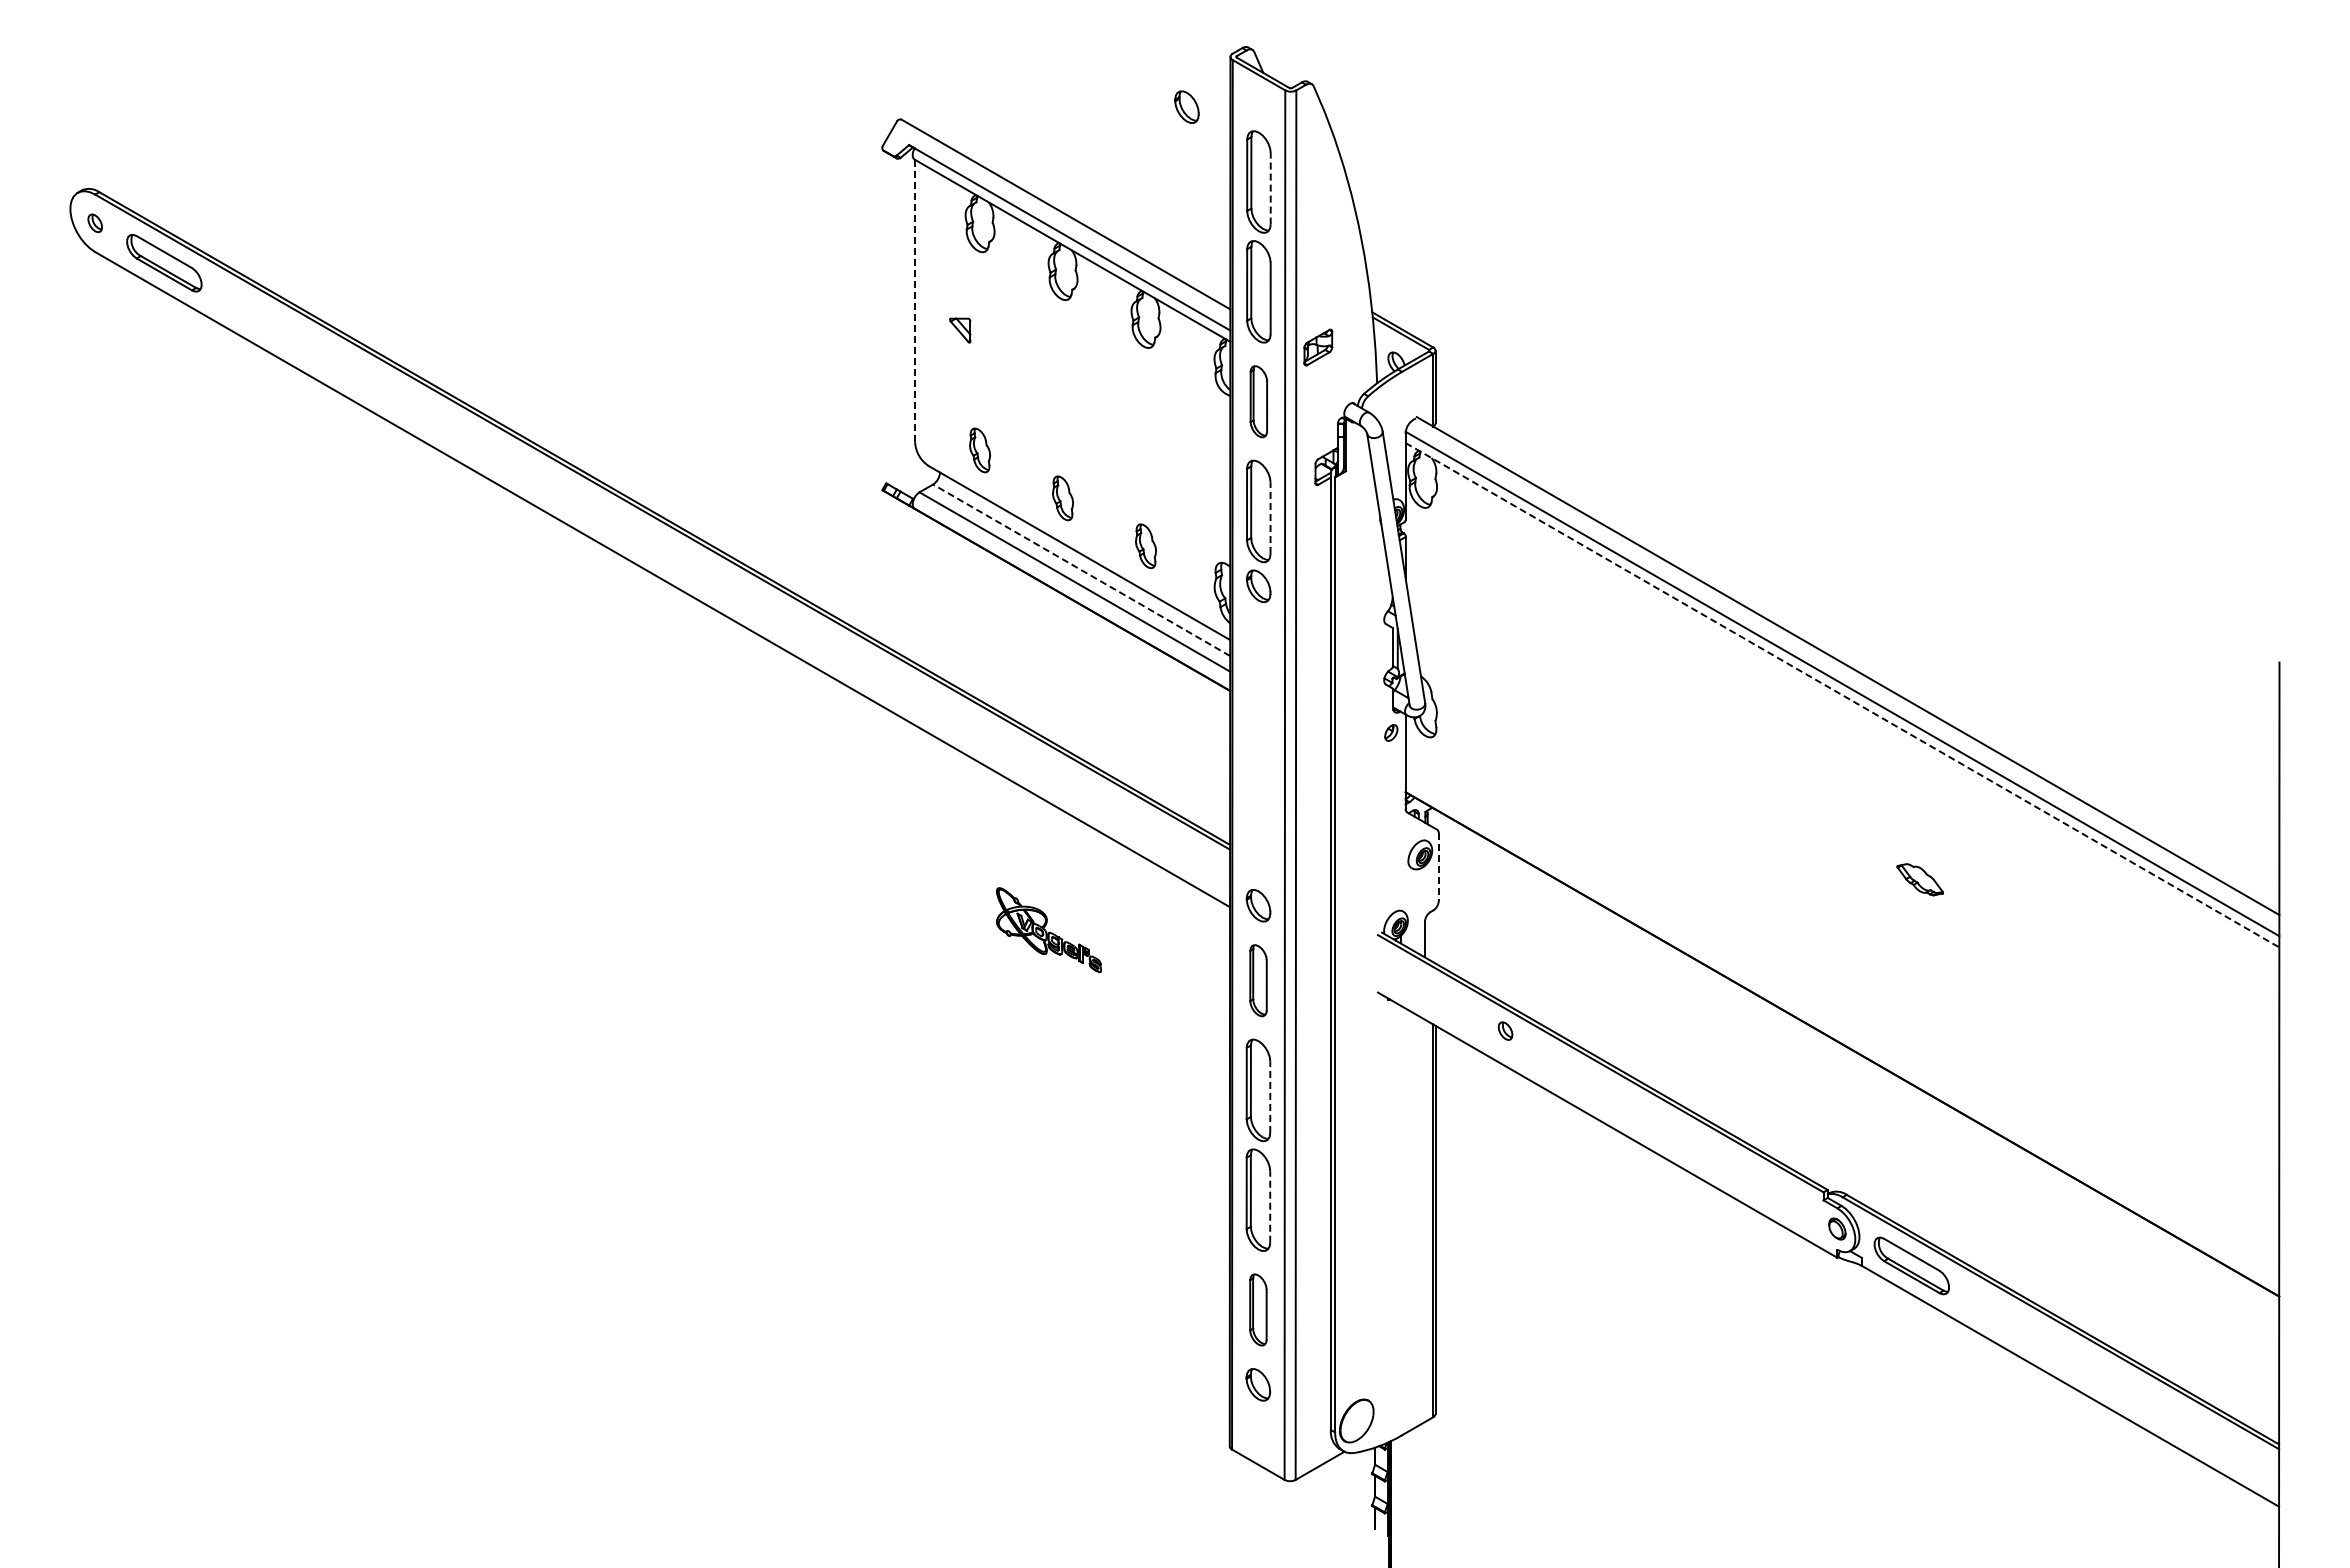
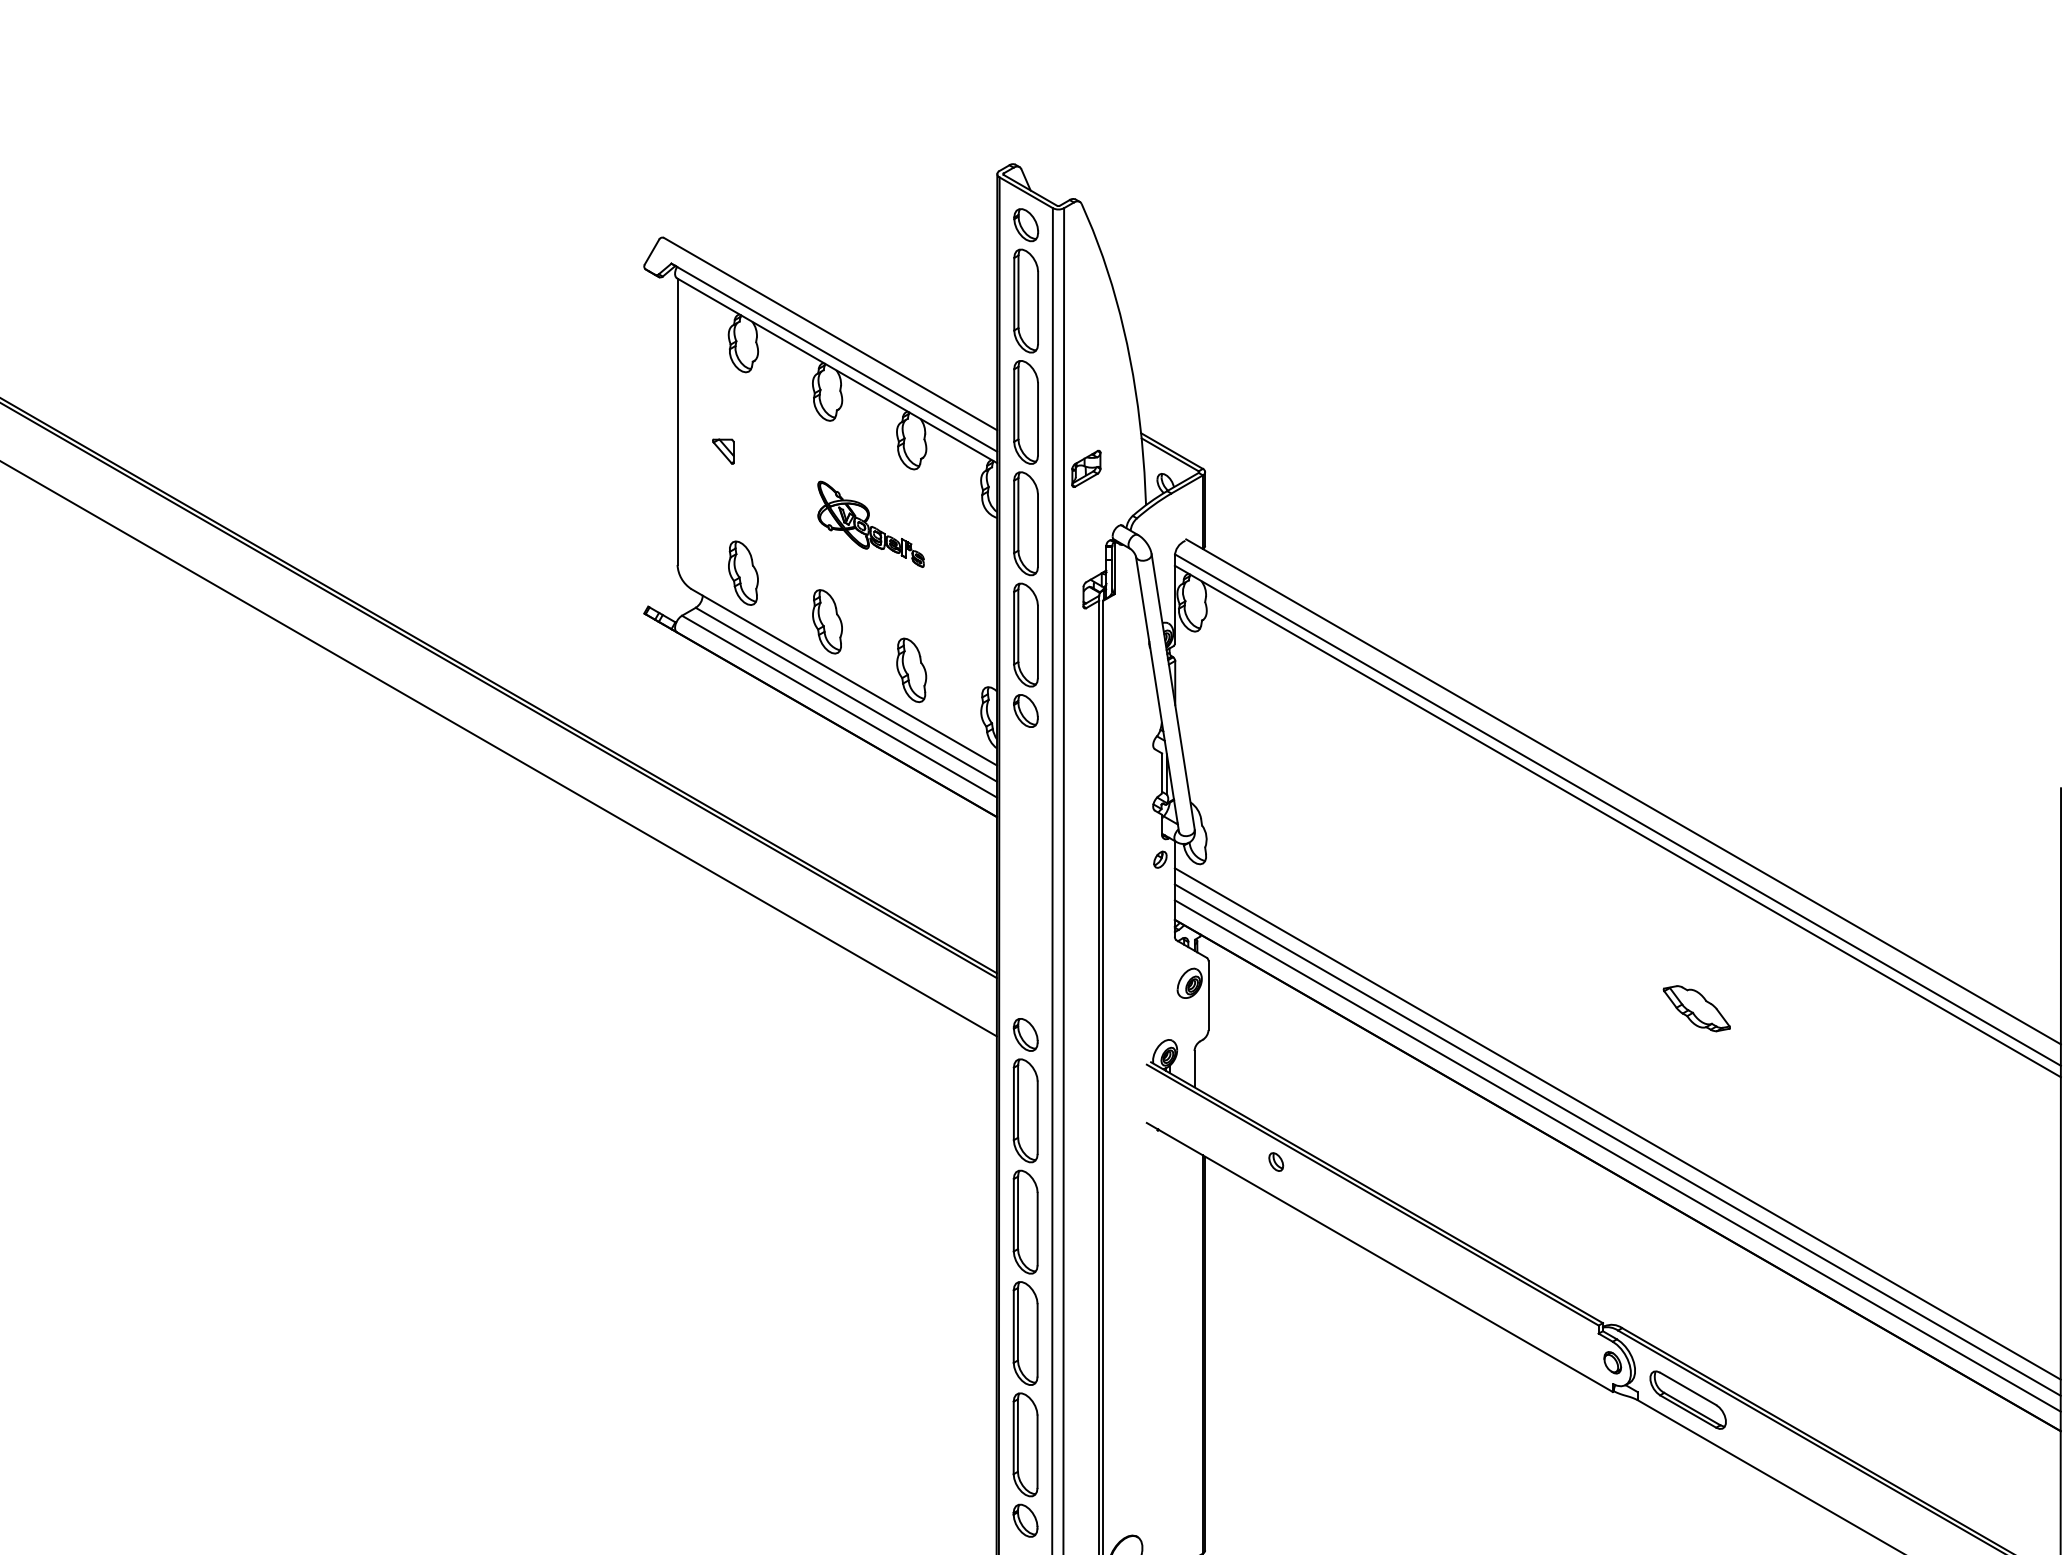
part: (1186, 106) -> (1025, 224), moved
line: (1270, 188) -> (1037, 307), dashed -> solid
line: (915, 300) -> (677, 421), dashed -> solid
part: (1258, 401) -> (1025, 523), size x1.43
part: (979, 450) -> (742, 573), size x1.43
part: (1062, 498) -> (826, 621), size x1.43
line: (1270, 518) -> (1037, 642), dashed -> solid
part: (1145, 546) -> (911, 670), size x1.43
line: (1081, 570) -> (846, 695), dashed -> solid
line: (1842, 695) -> (1617, 821), dashed -> solid
line: (1438, 867) -> (1208, 996), dashed -> solid
part: (1919, 879) -> (1695, 1008), size x1.43
part: (1048, 930) -> (870, 524), moved
part: (1258, 980) -> (1025, 1110), size x1.43
line: (1842, 993) -> (1617, 1123), added
line: (1842, 1009) -> (1617, 1140), added
line: (1842, 1024) -> (1617, 1155), added
line: (1270, 1097) -> (1037, 1229), dashed -> solid
line: (1270, 1207) -> (1037, 1340), dashed -> solid
part: (1258, 1309) -> (1025, 1444), size x1.43

